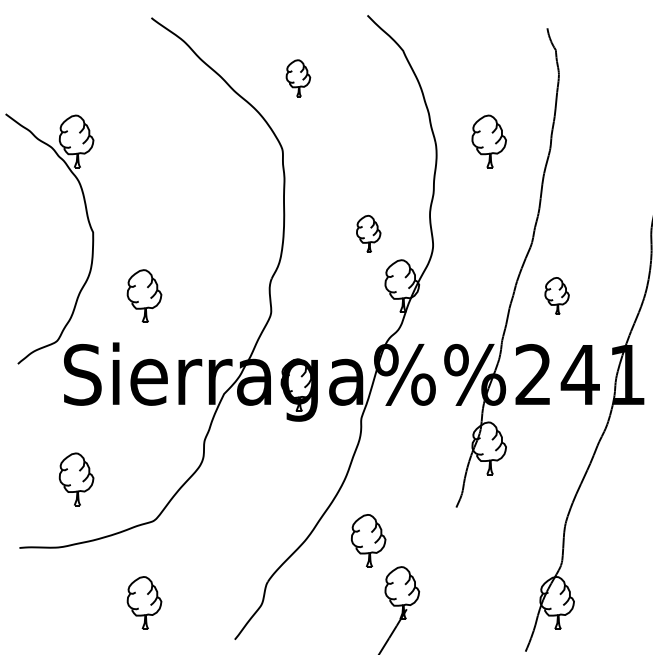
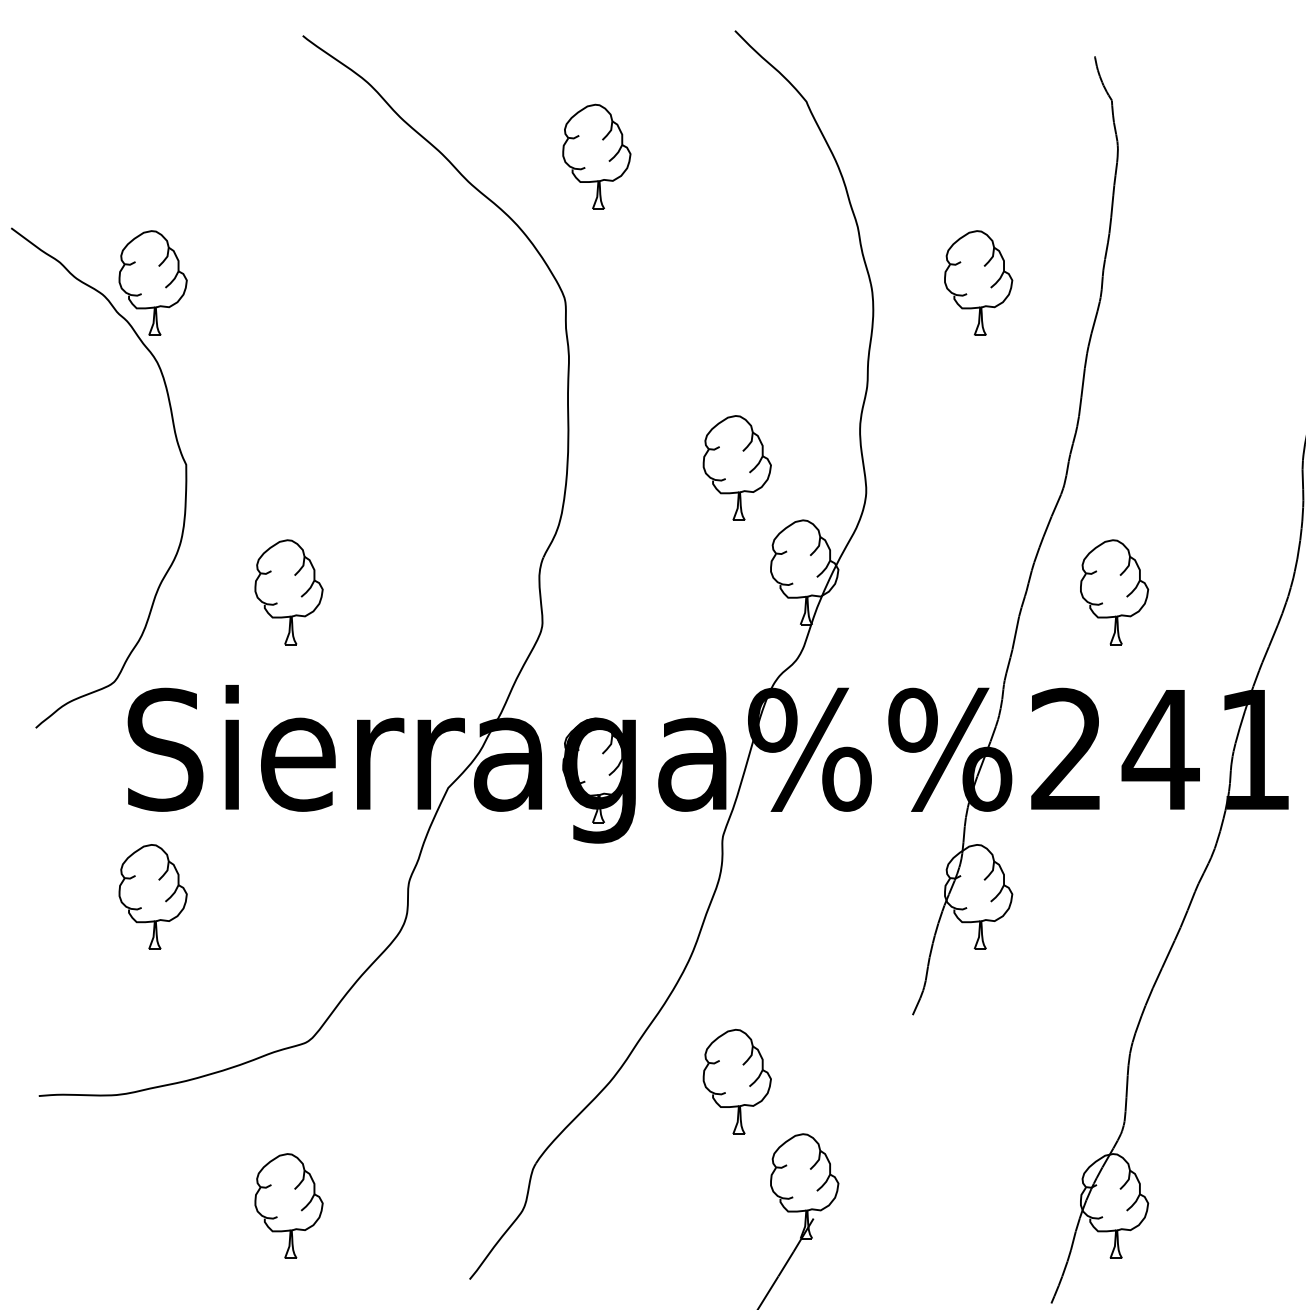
part: (298, 78) -> (596, 156), size x1.43
part: (368, 233) -> (737, 466), size x1.43
part: (556, 295) -> (1113, 590), size x1.43
part: (76, 479) -> (152, 897), moved

